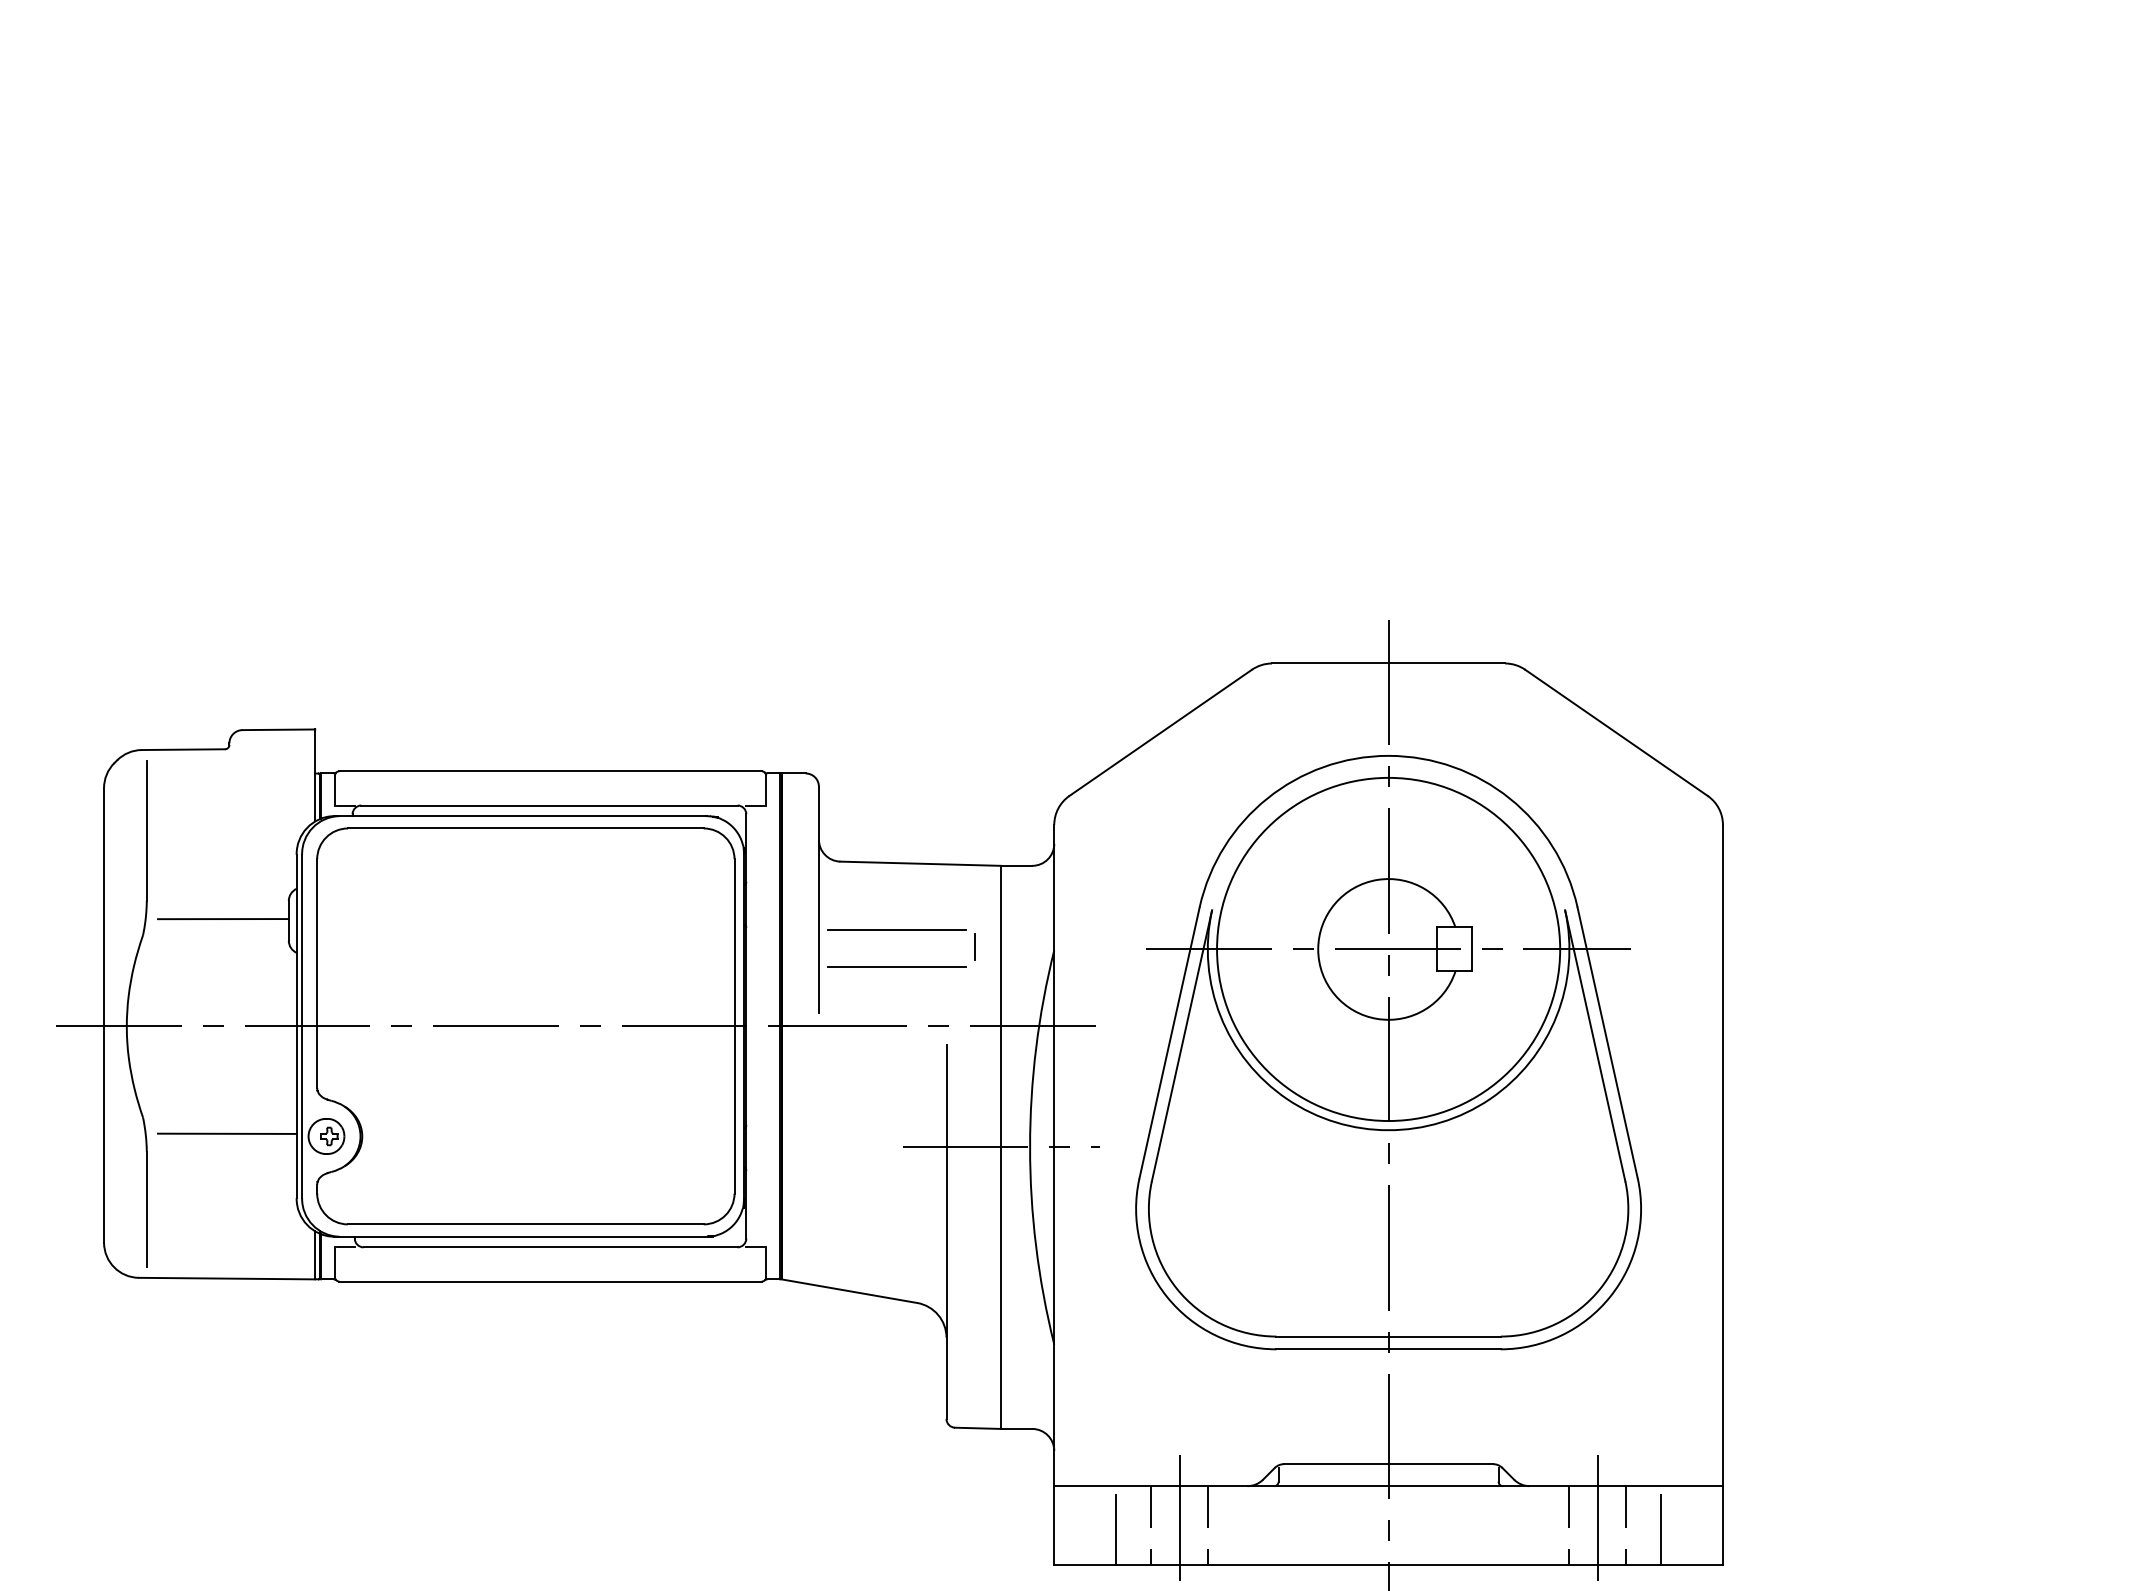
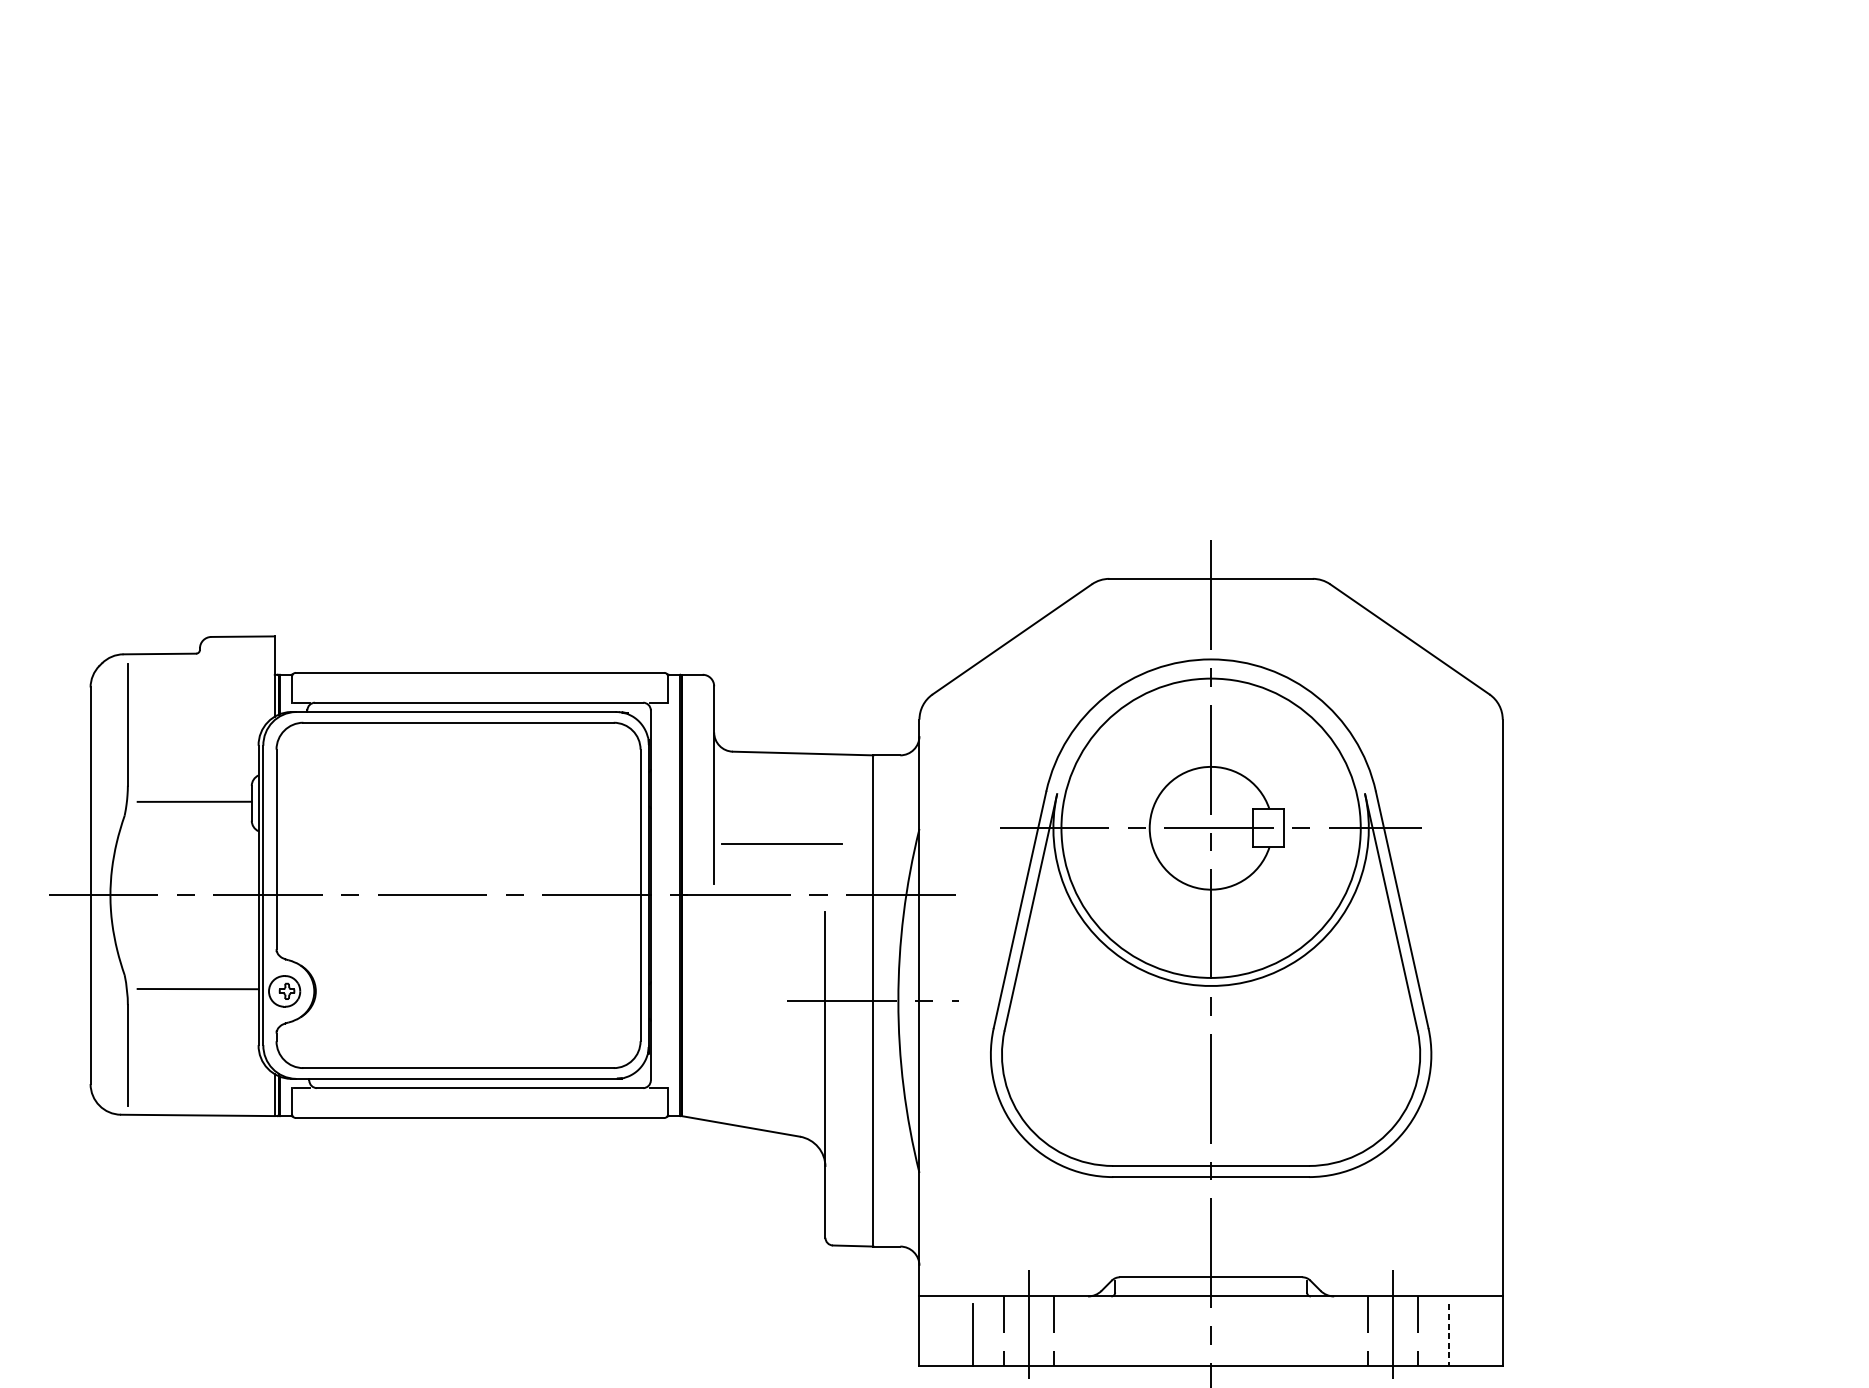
line: (896, 929) -> (781, 810), removed
line: (974, 946) -> (849, 825), removed
line: (1661, 1530) -> (1449, 1335), solid -> dashed

